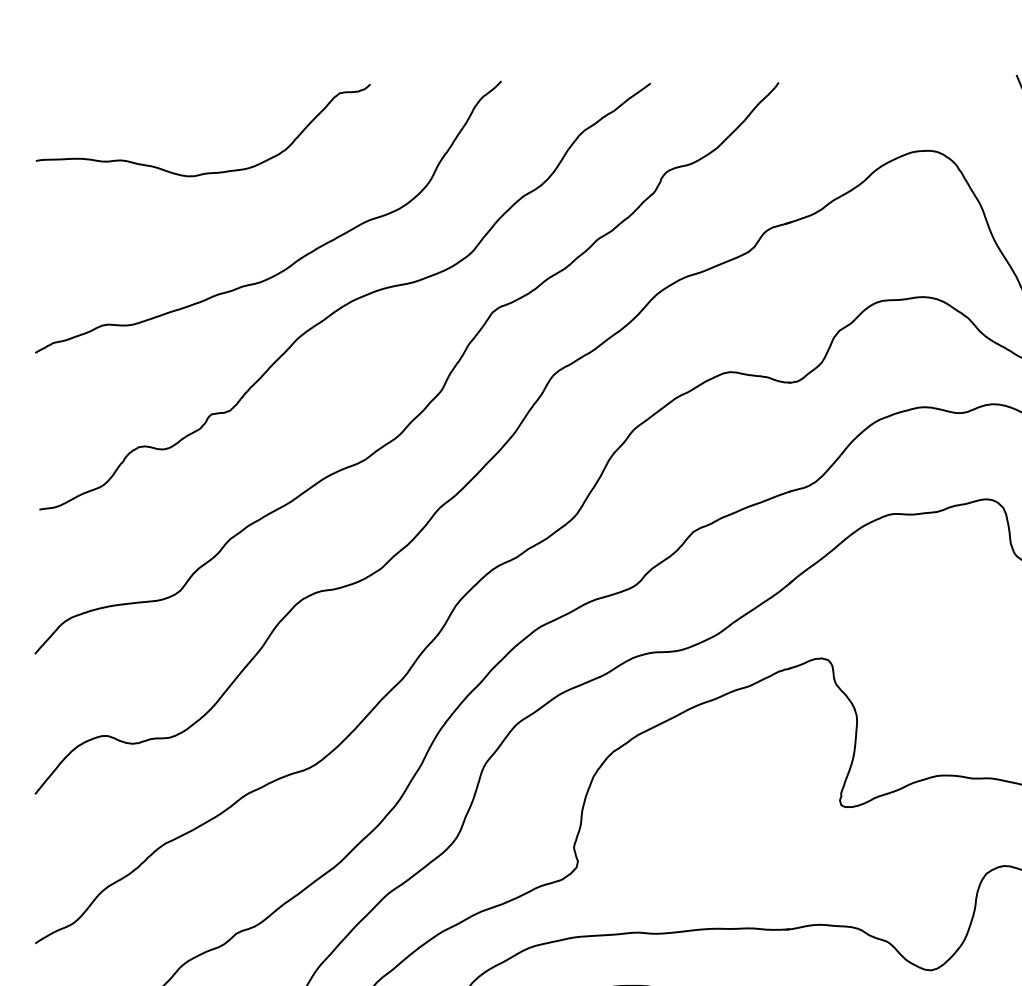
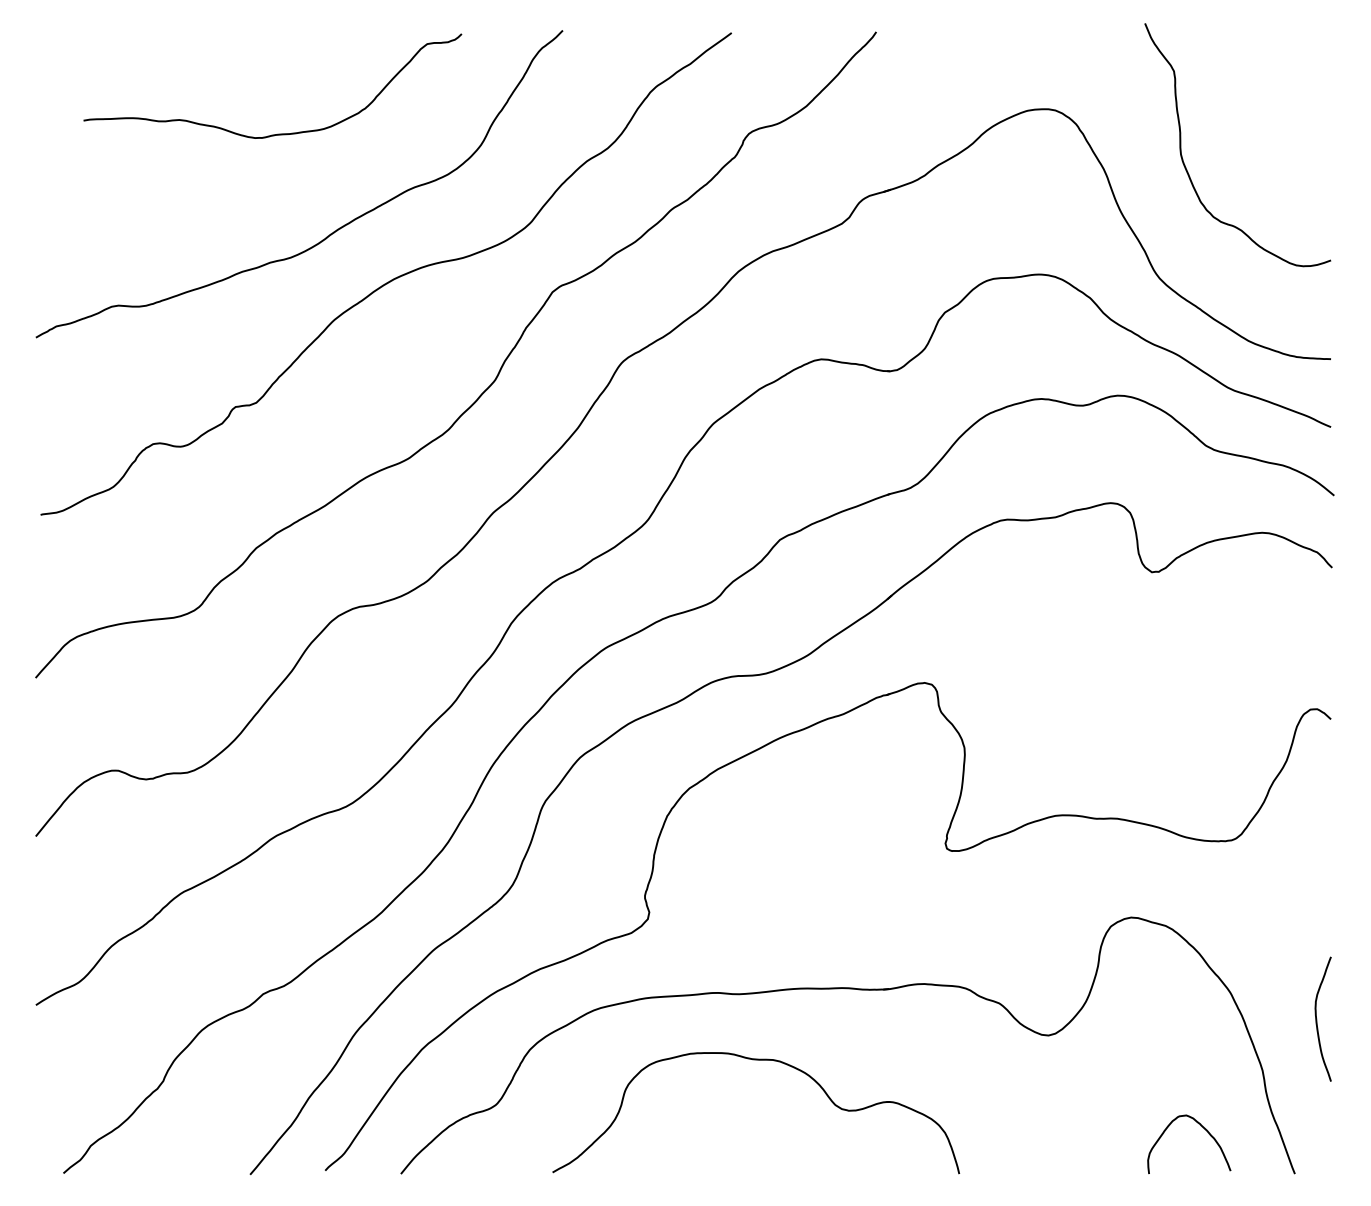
curve: (207, 172) -> (277, 133), moved

